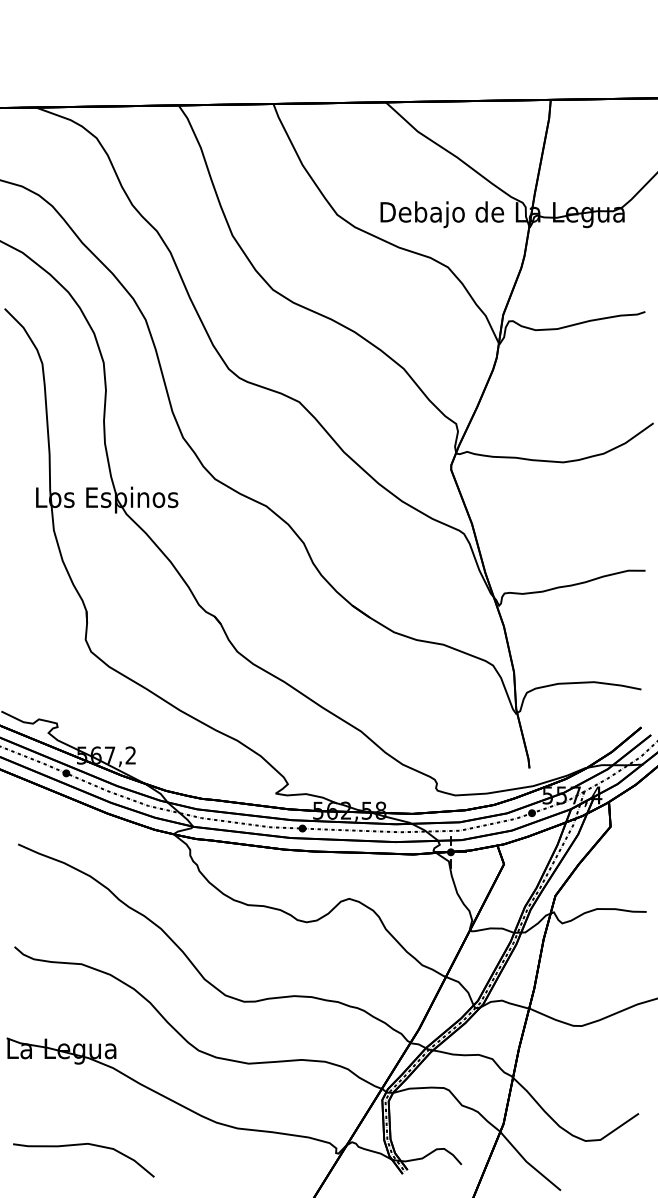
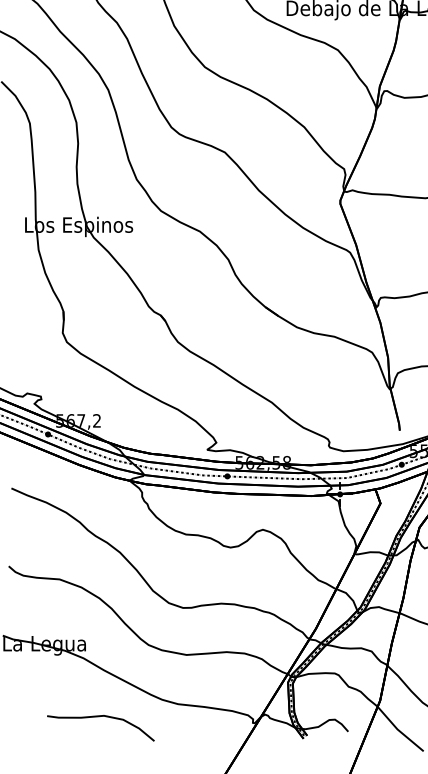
curve: (83, 1145) -> (100, 717), moved

